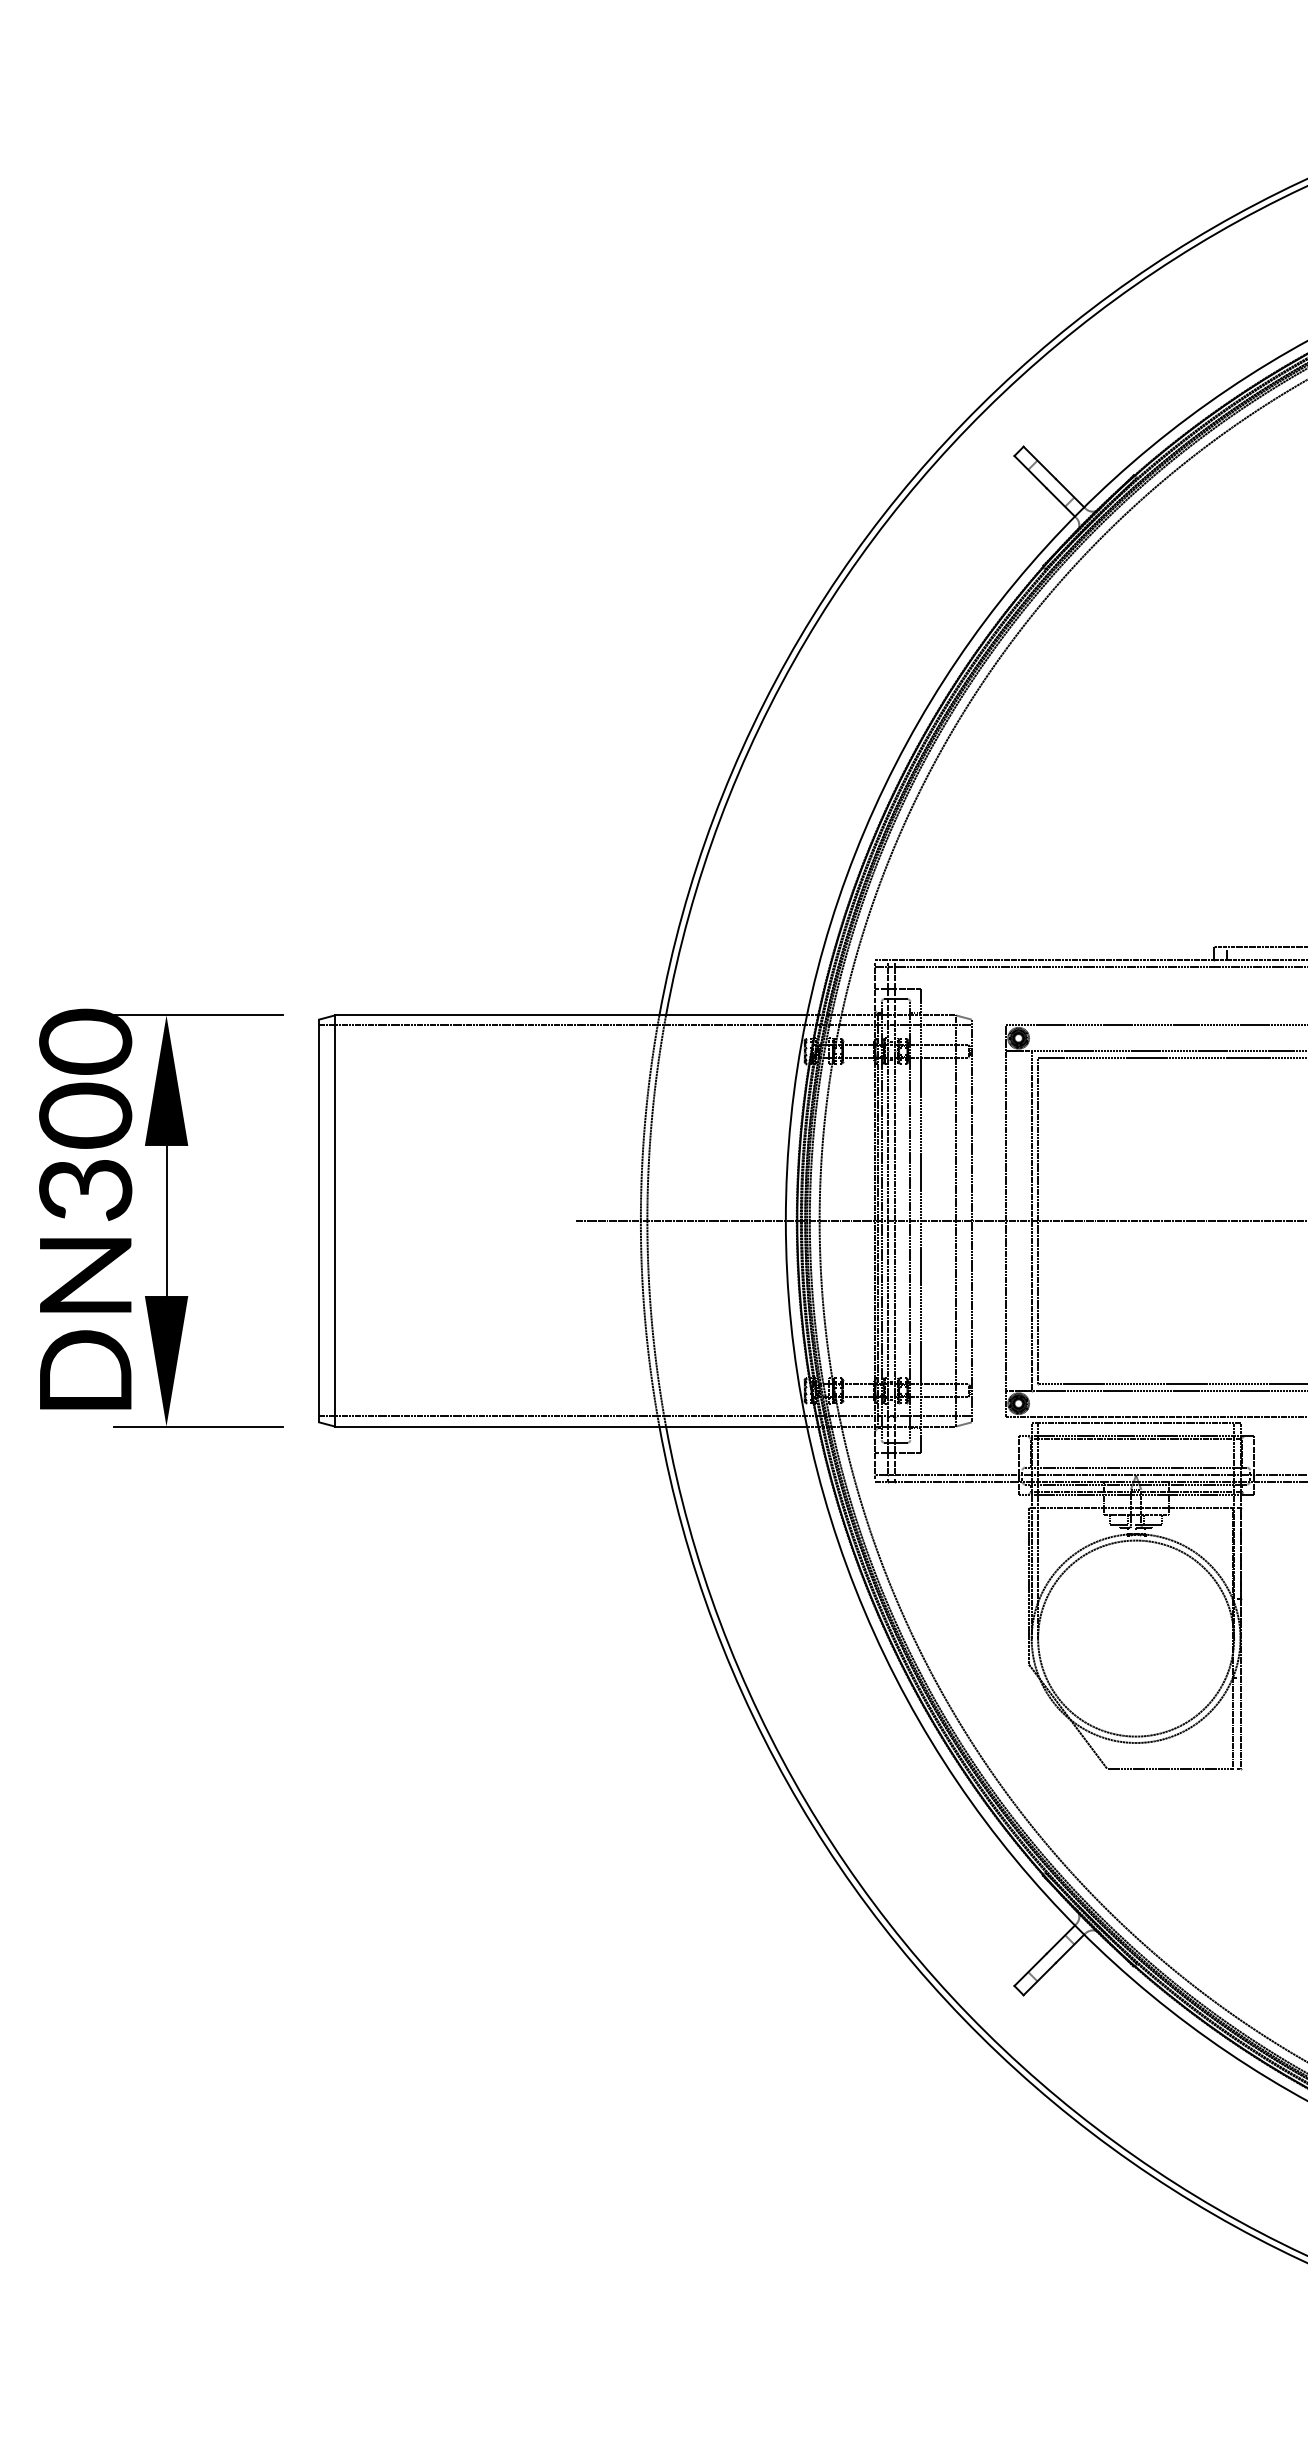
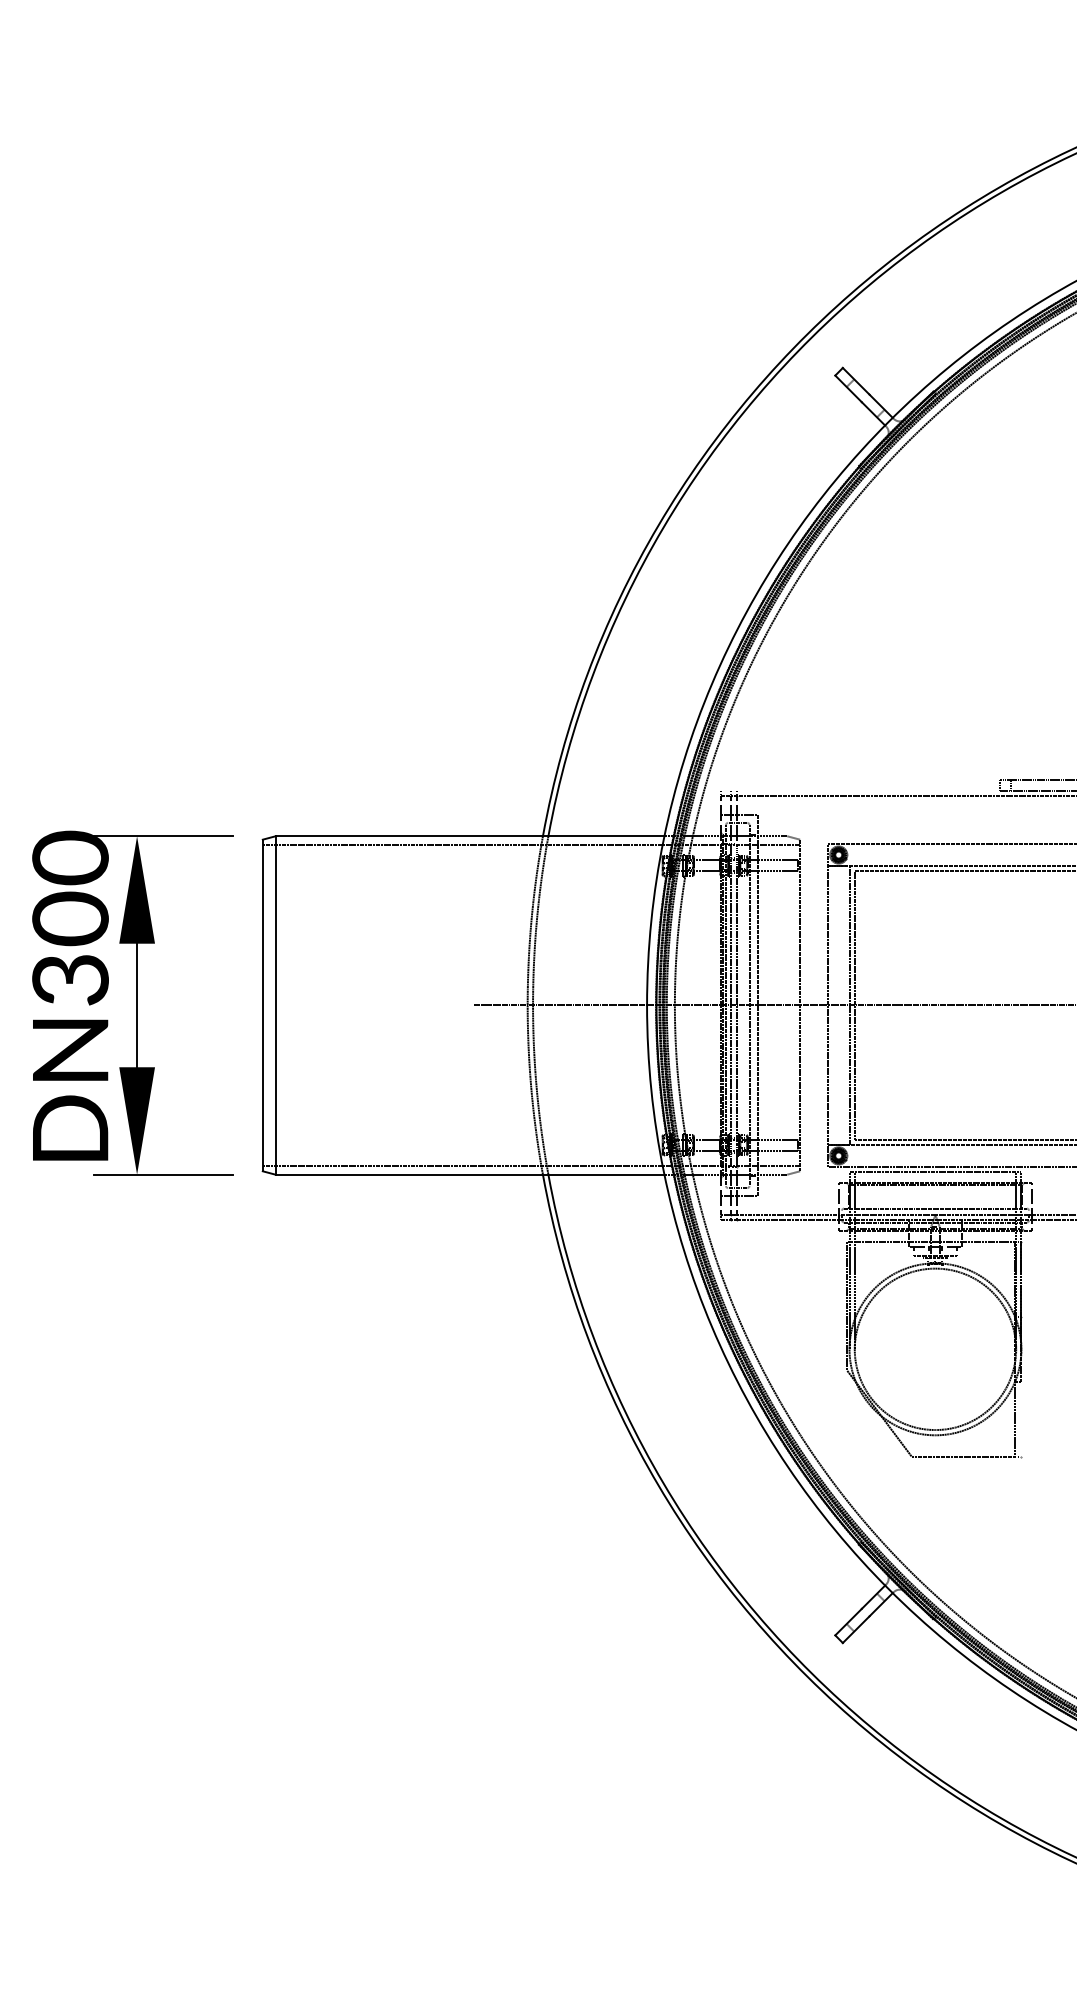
line: (1044, 959) -> (860, 790), removed
line: (956, 1220) -> (787, 1005), removed
line: (1240, 1723) -> (1021, 1419), removed

